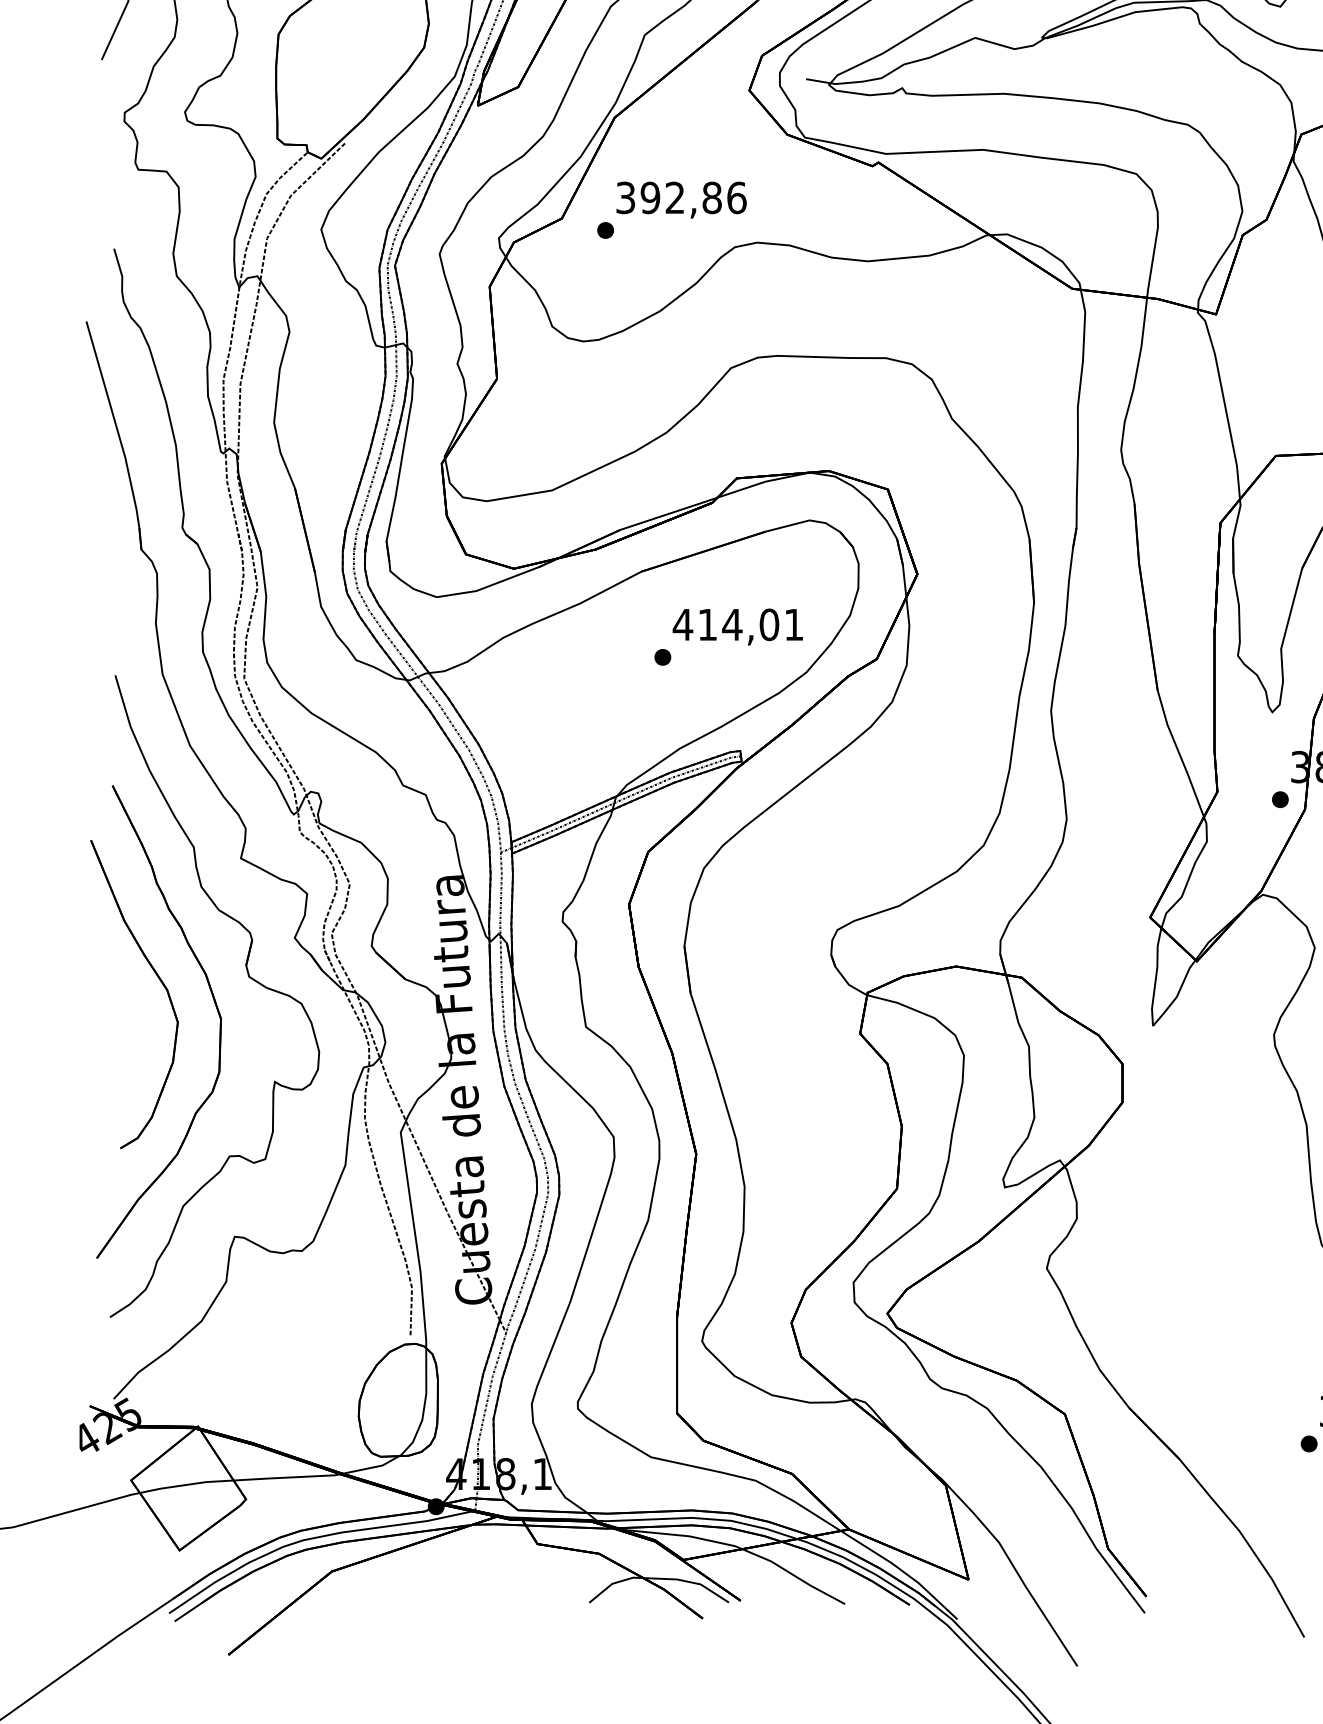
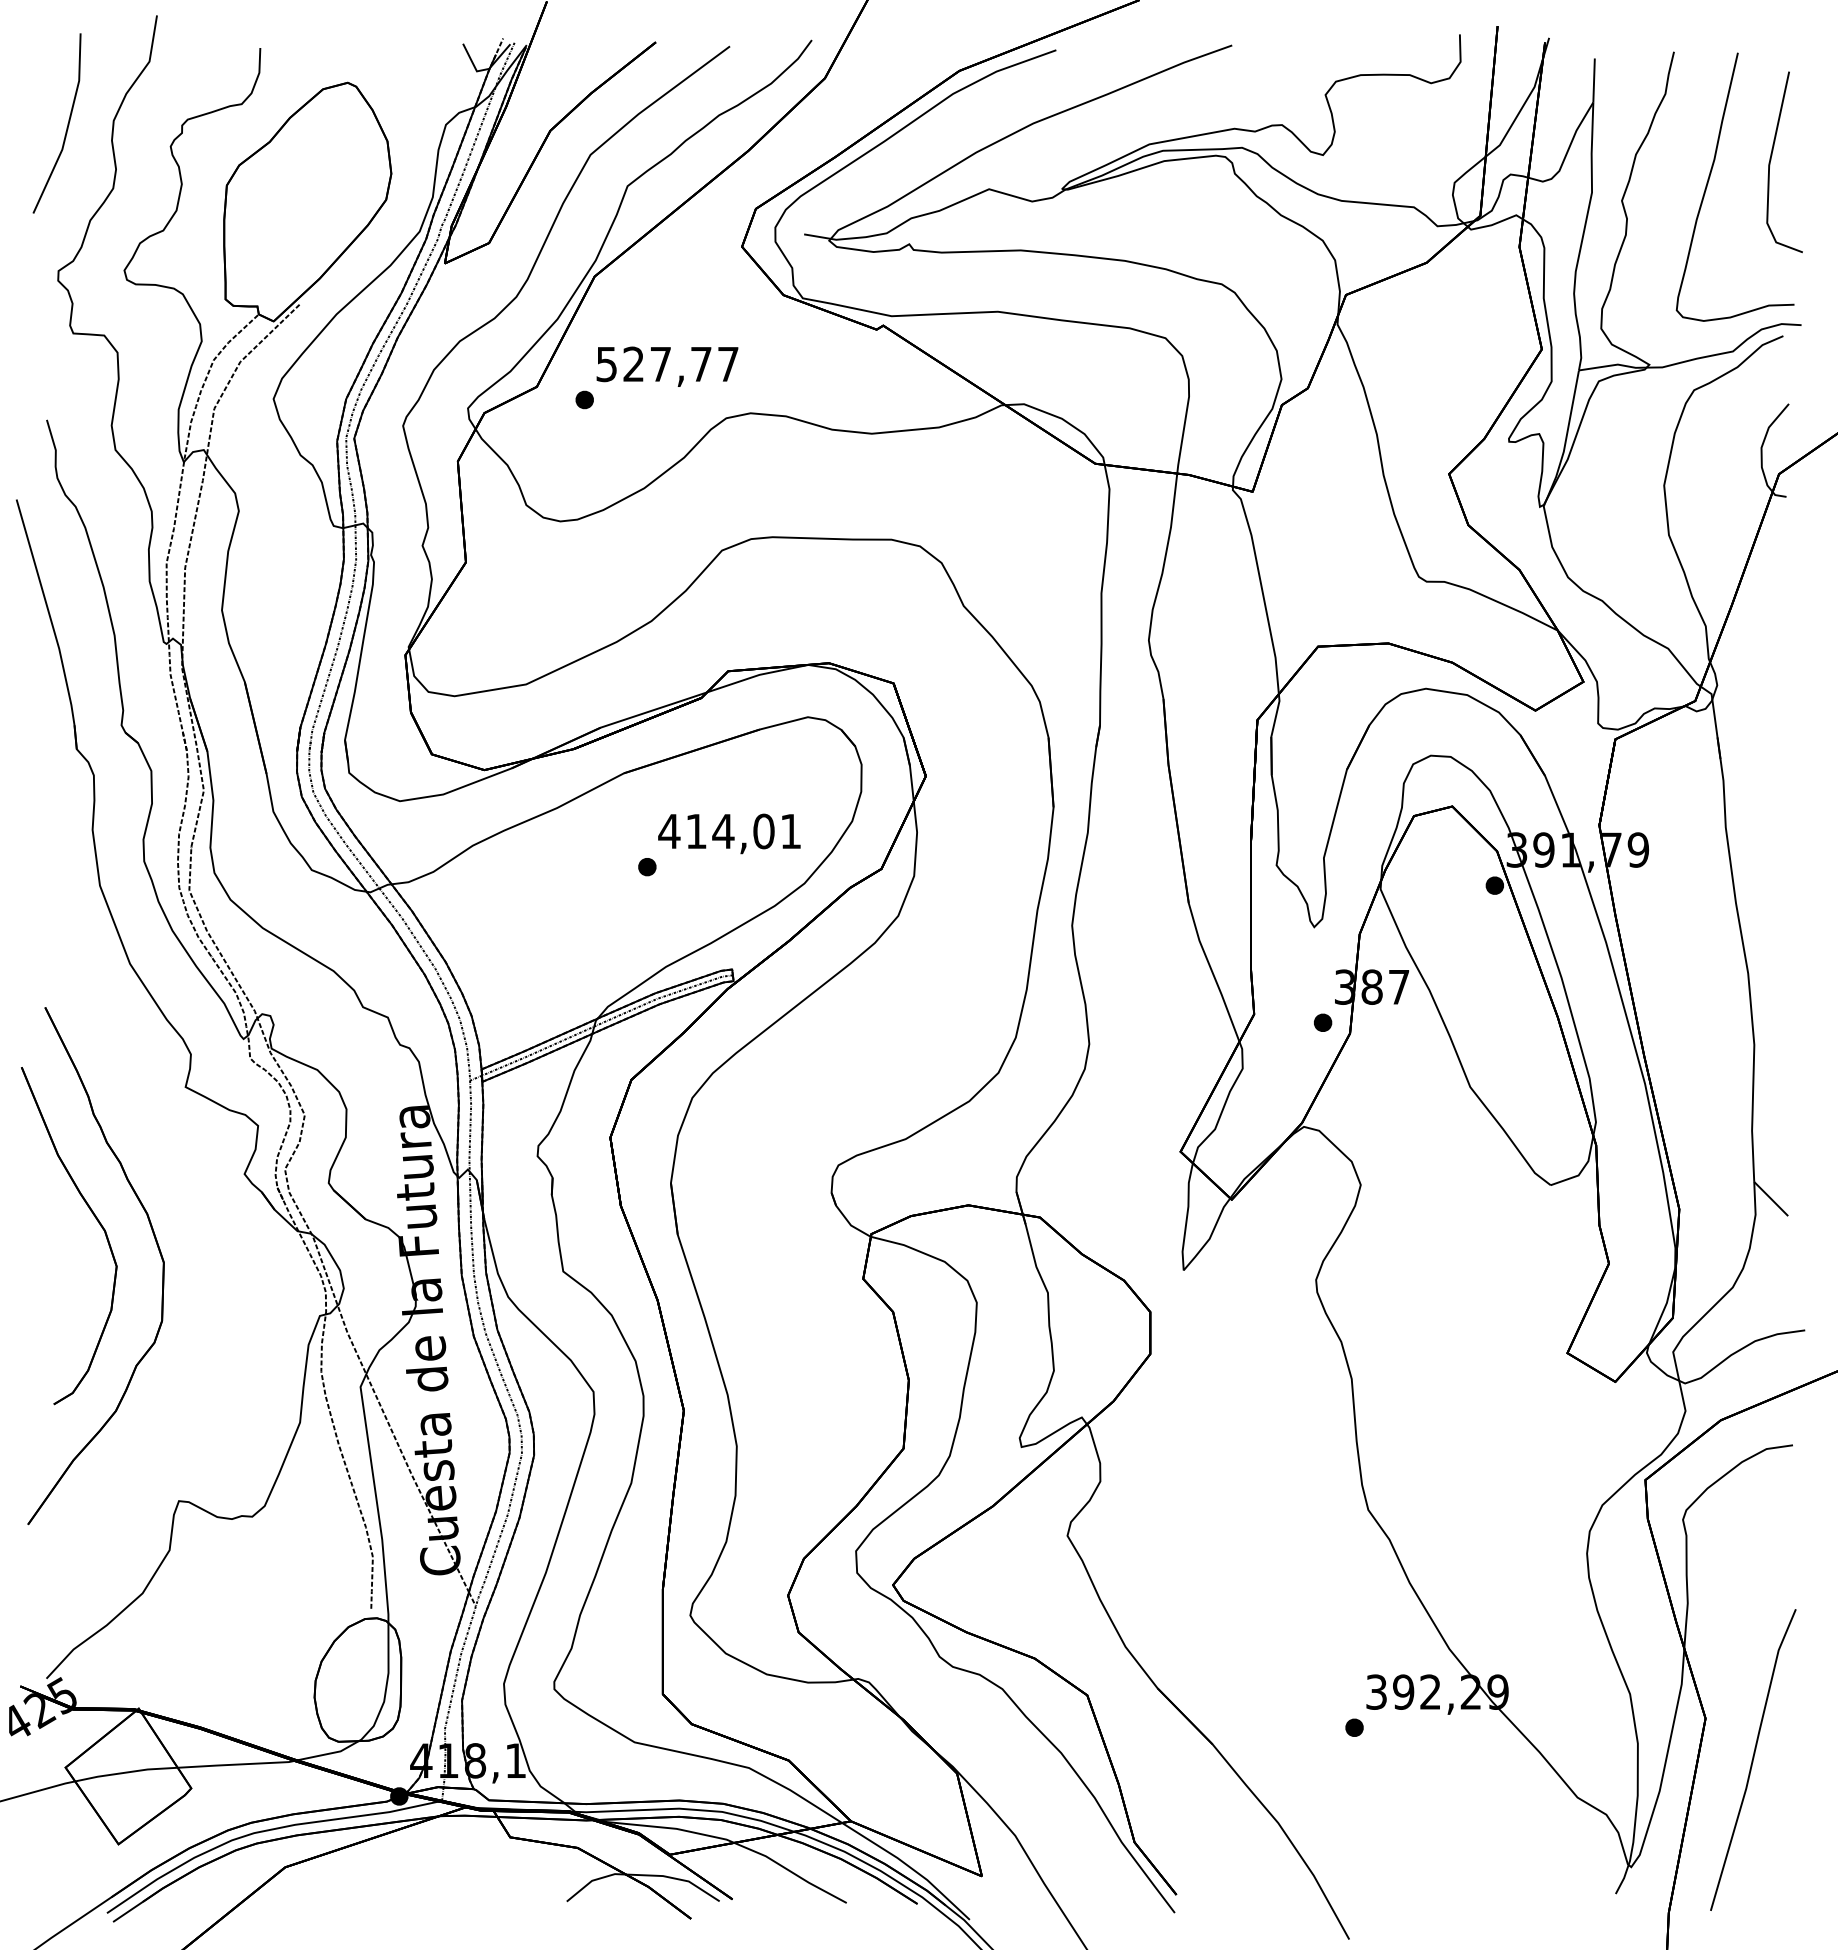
text: (682, 198) -> (668, 364), 392,86 -> 527,77
part: (248, 976) -> (193, 1216), removed

